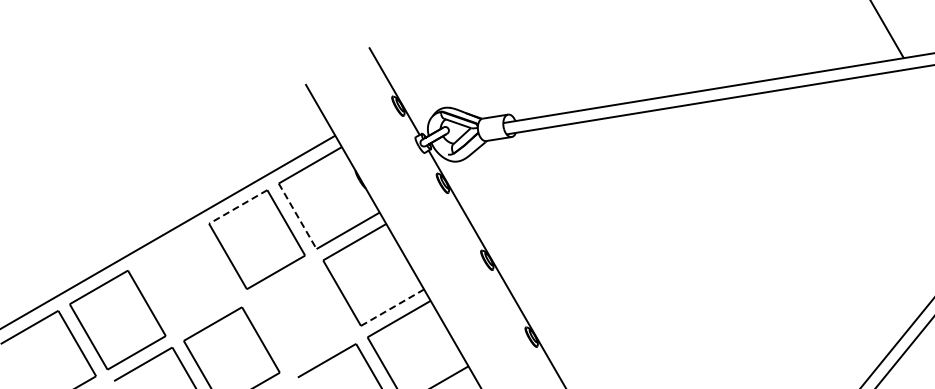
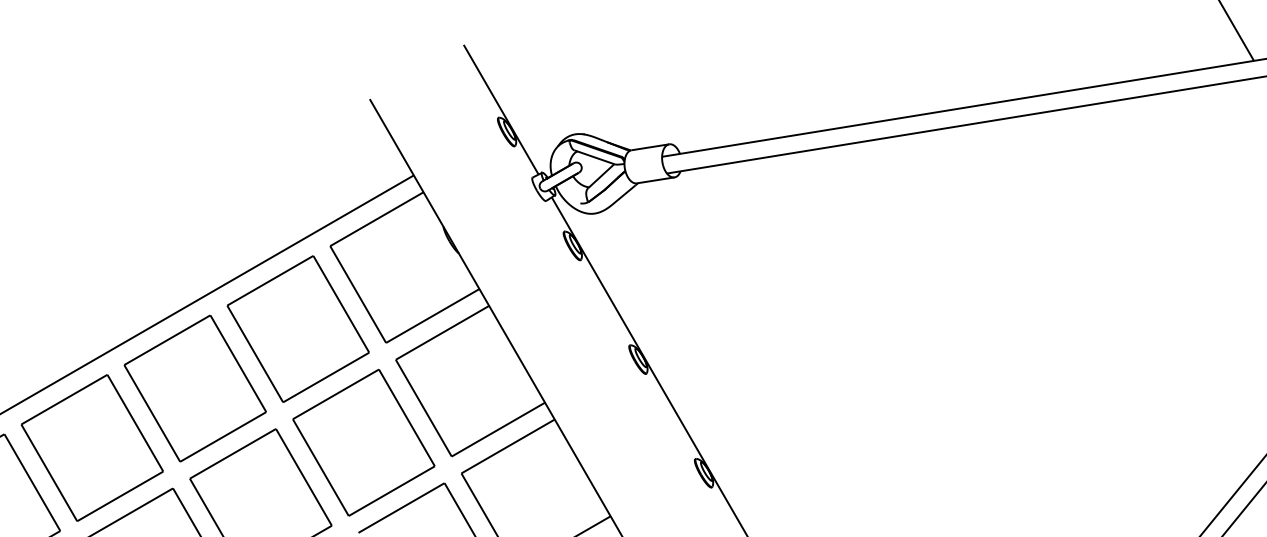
line: (238, 206) -> (270, 280), dashed -> solid
line: (297, 216) -> (357, 294), dashed -> solid
part: (187, 279) -> (195, 387), added
line: (392, 307) -> (498, 429), dashed -> solid
part: (301, 316) -> (363, 442), added

